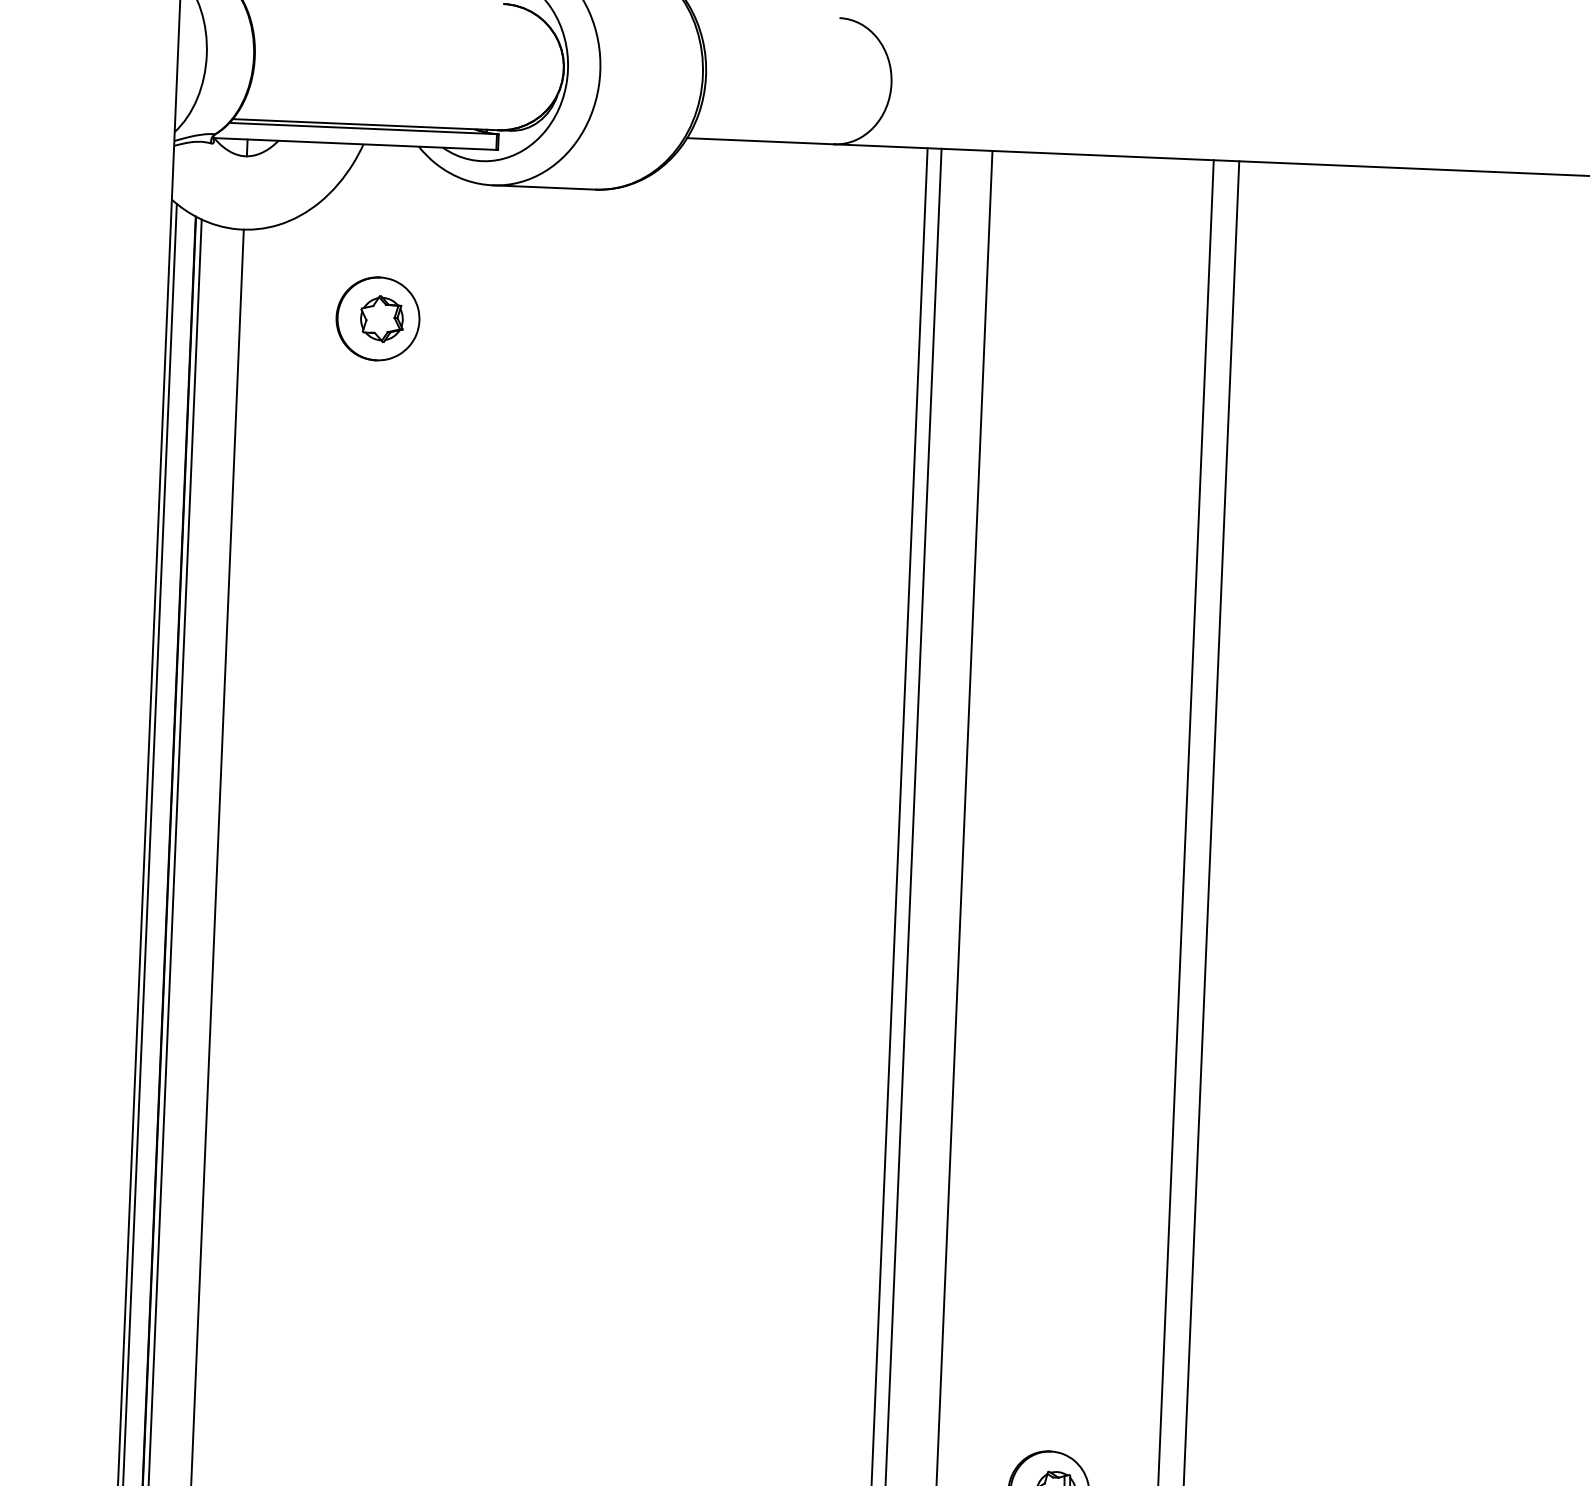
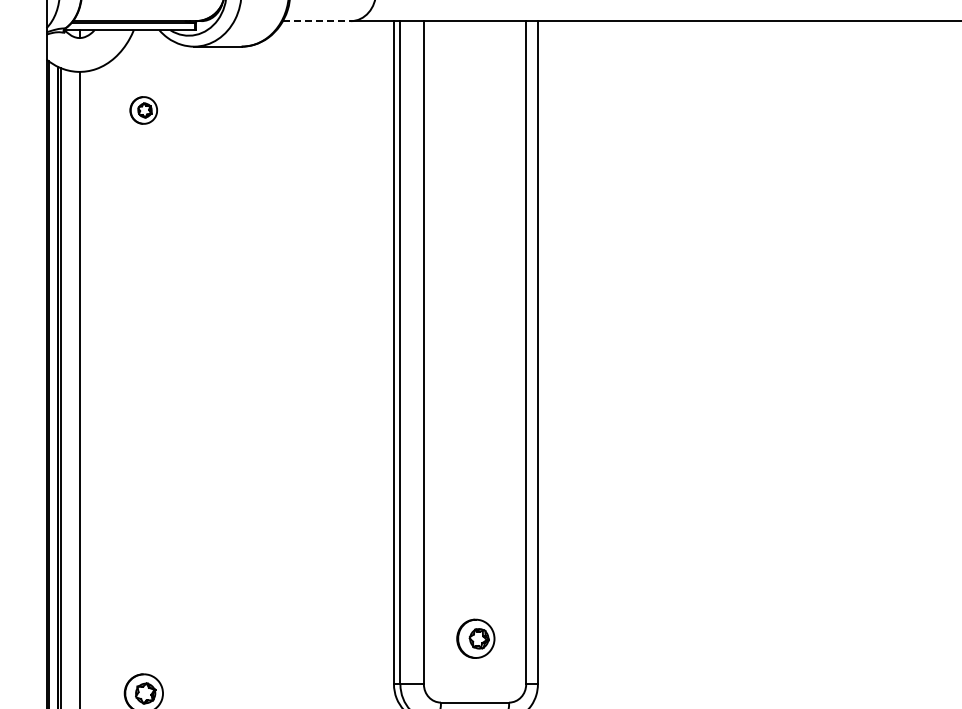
line: (759, 141) -> (316, 21), solid -> dashed
part: (377, 318) -> (143, 110), size x0.7

